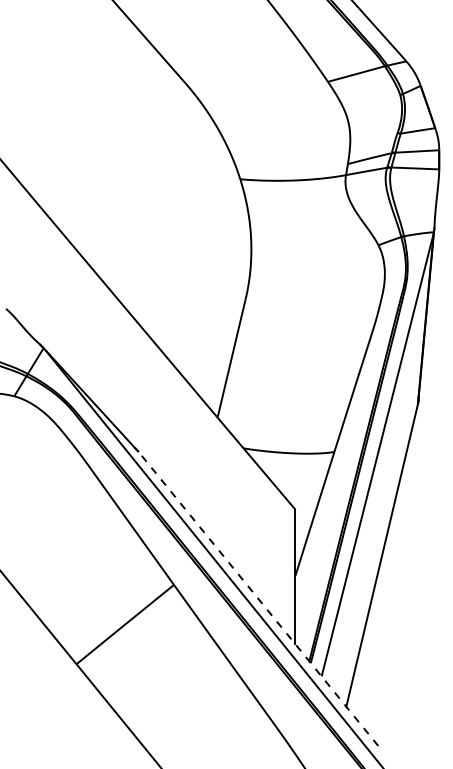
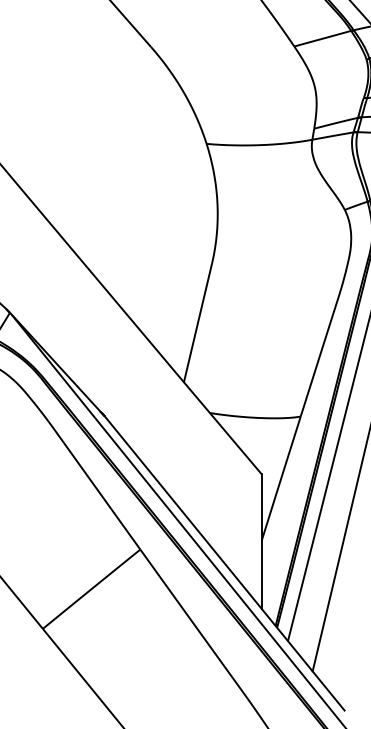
line: (258, 598) -> (224, 563), dashed -> solid

